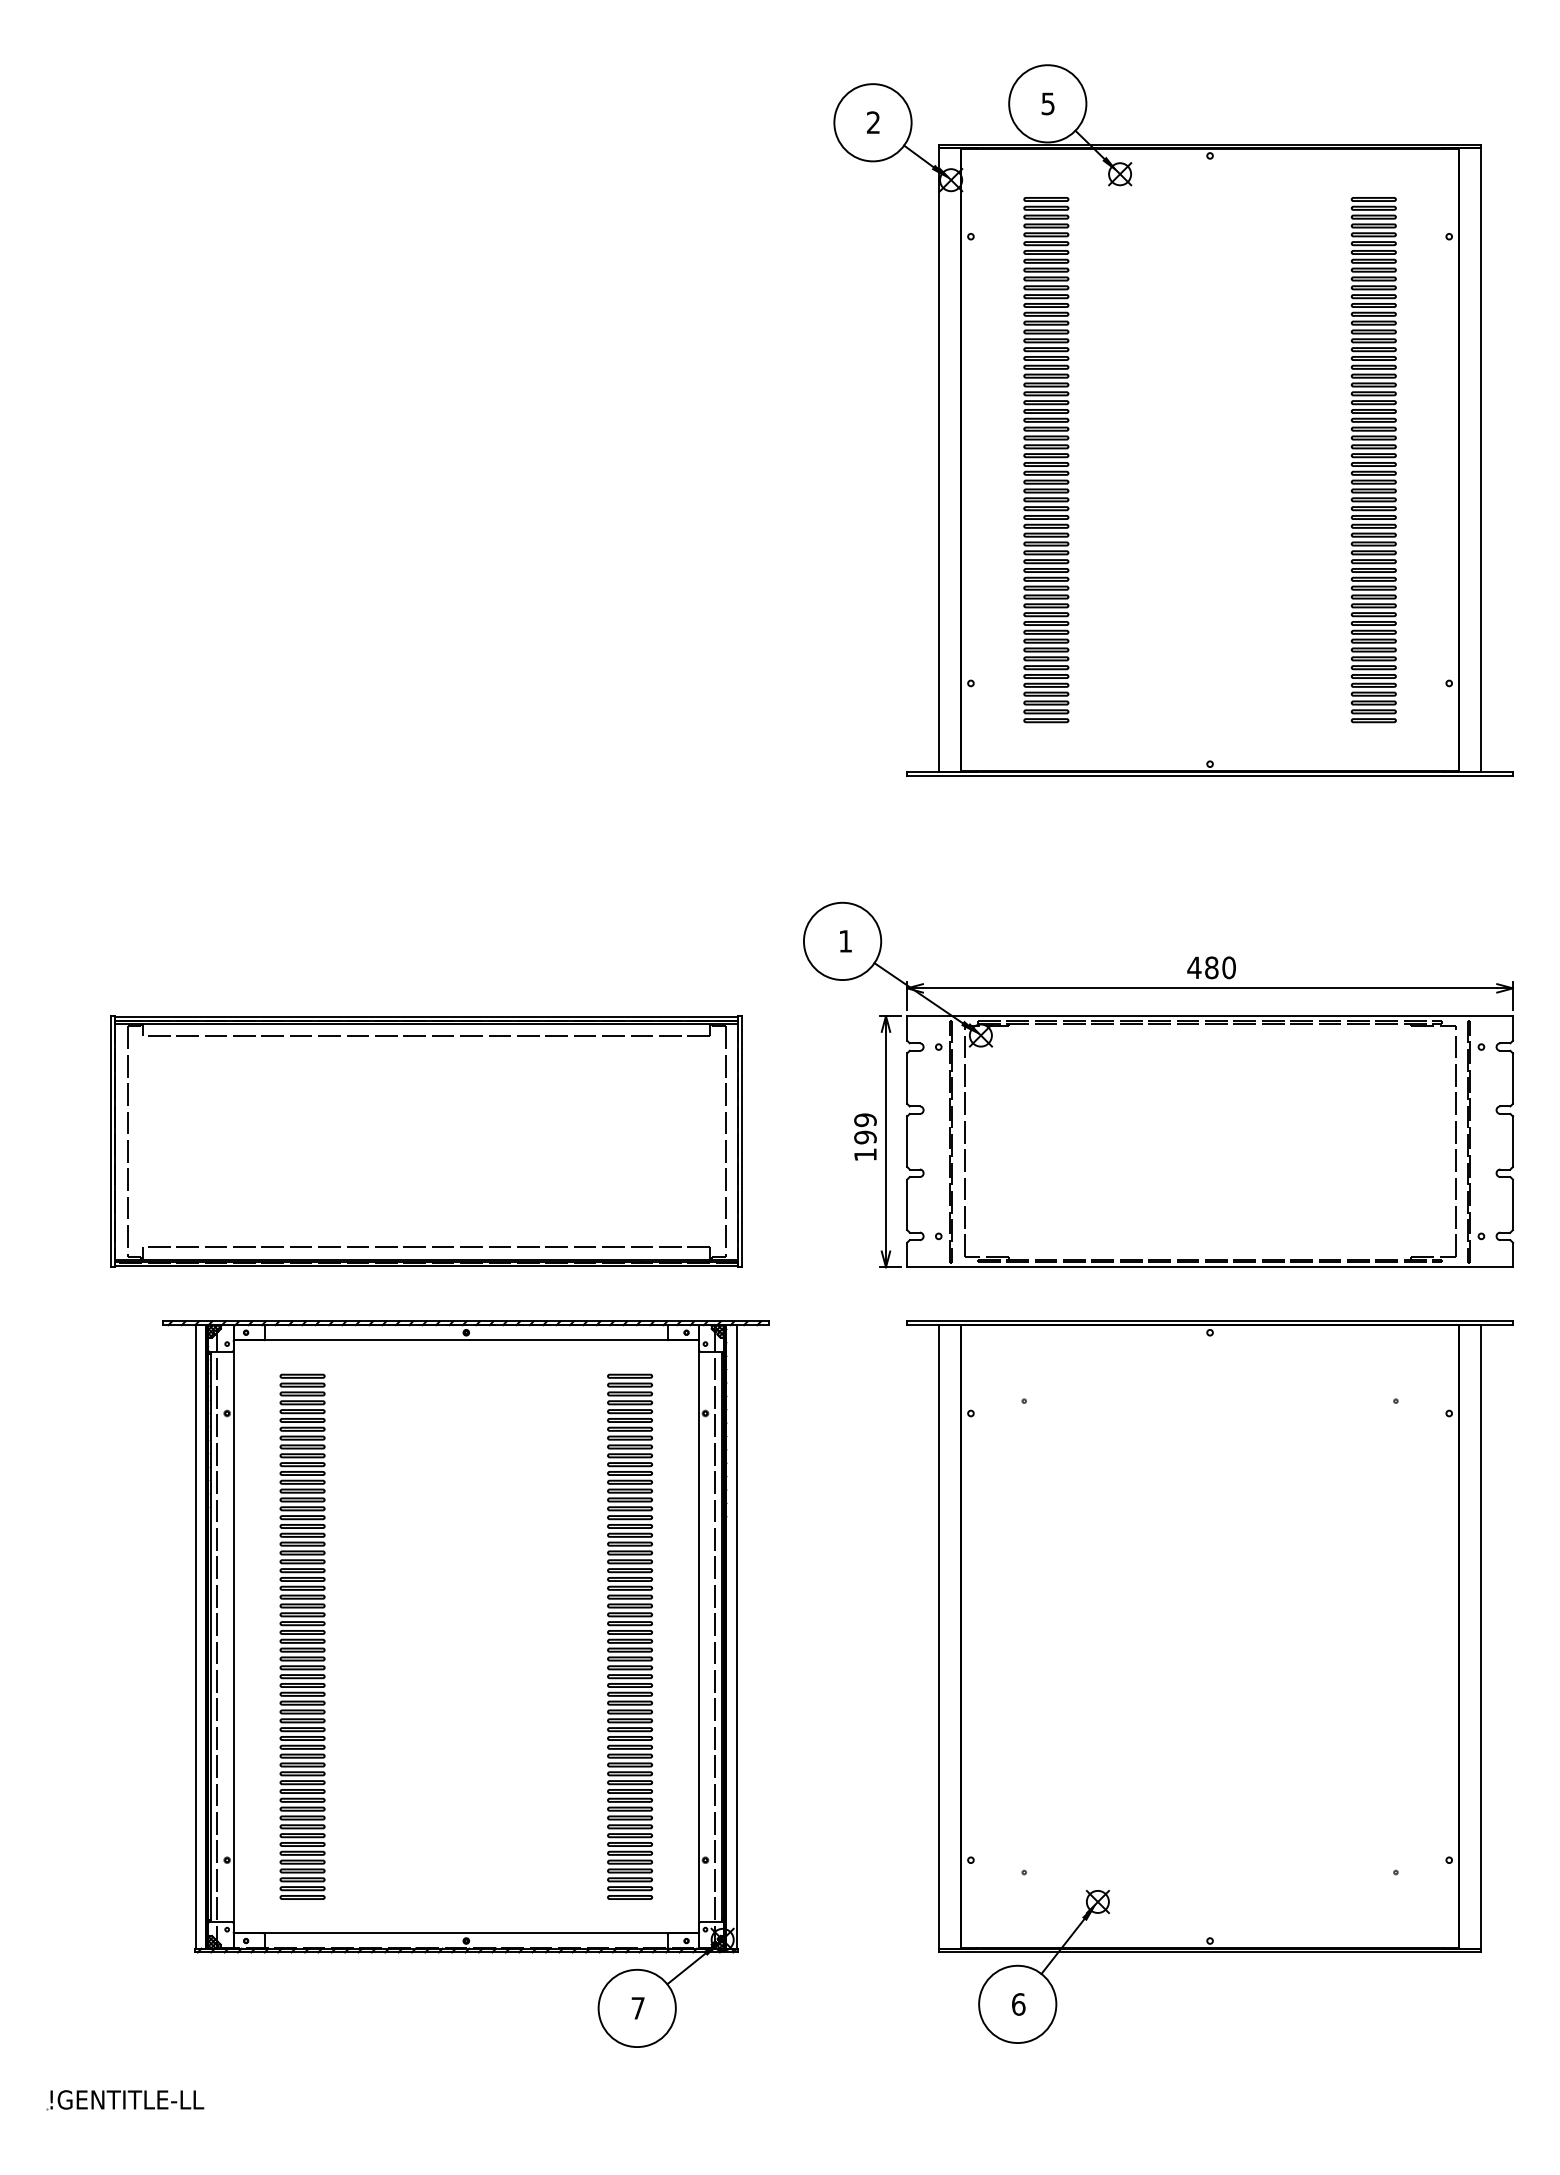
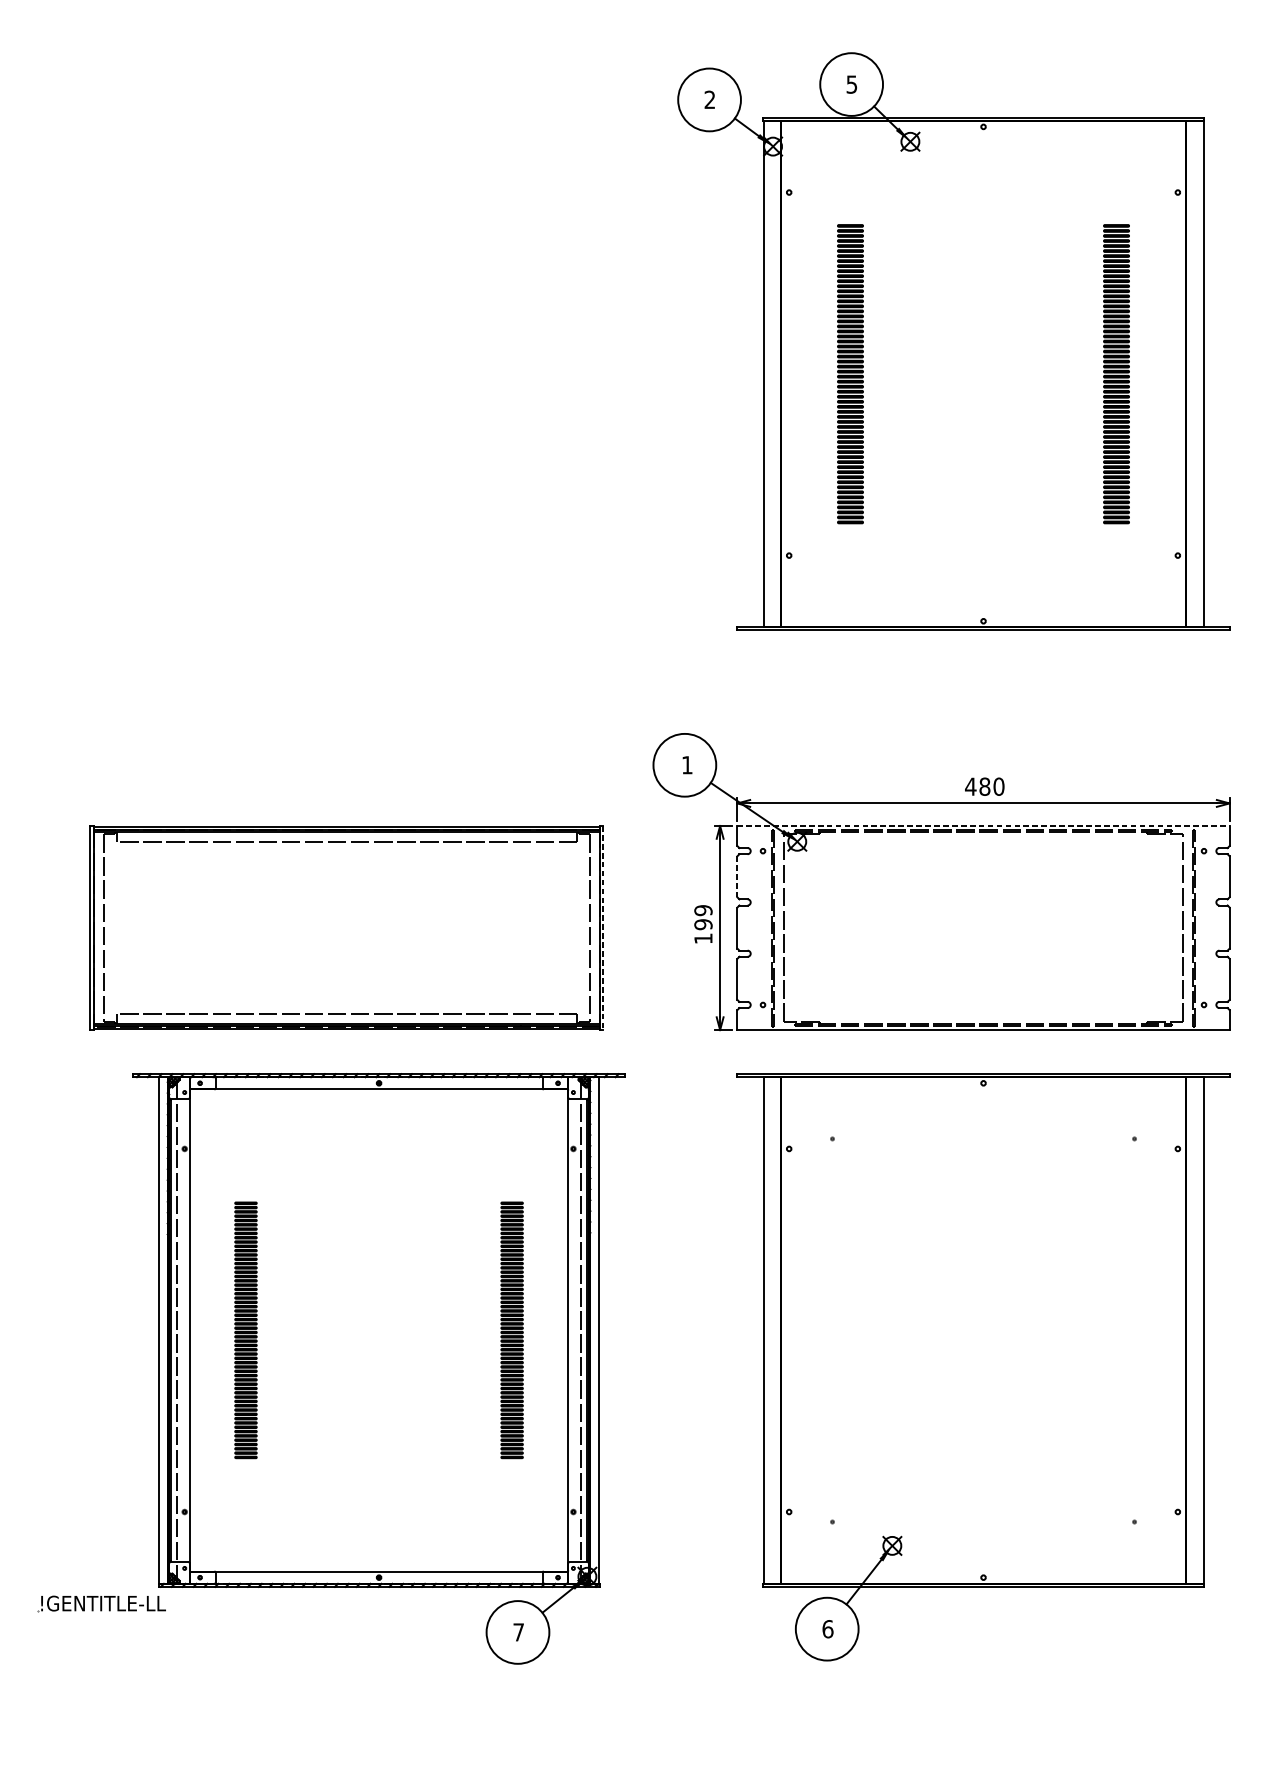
part: (1046, 460) -> (850, 374), size x0.7
part: (1373, 460) -> (1116, 374), size x0.7
line: (1210, 1016) -> (983, 826), solid -> dashed
line: (907, 1079) -> (737, 877), solid -> dashed
line: (742, 1141) -> (603, 927), solid -> dashed
part: (302, 1636) -> (245, 1330), size x0.6
part: (629, 1636) -> (511, 1330), size x0.6
part: (125, 2100) -> (102, 1604), moved

